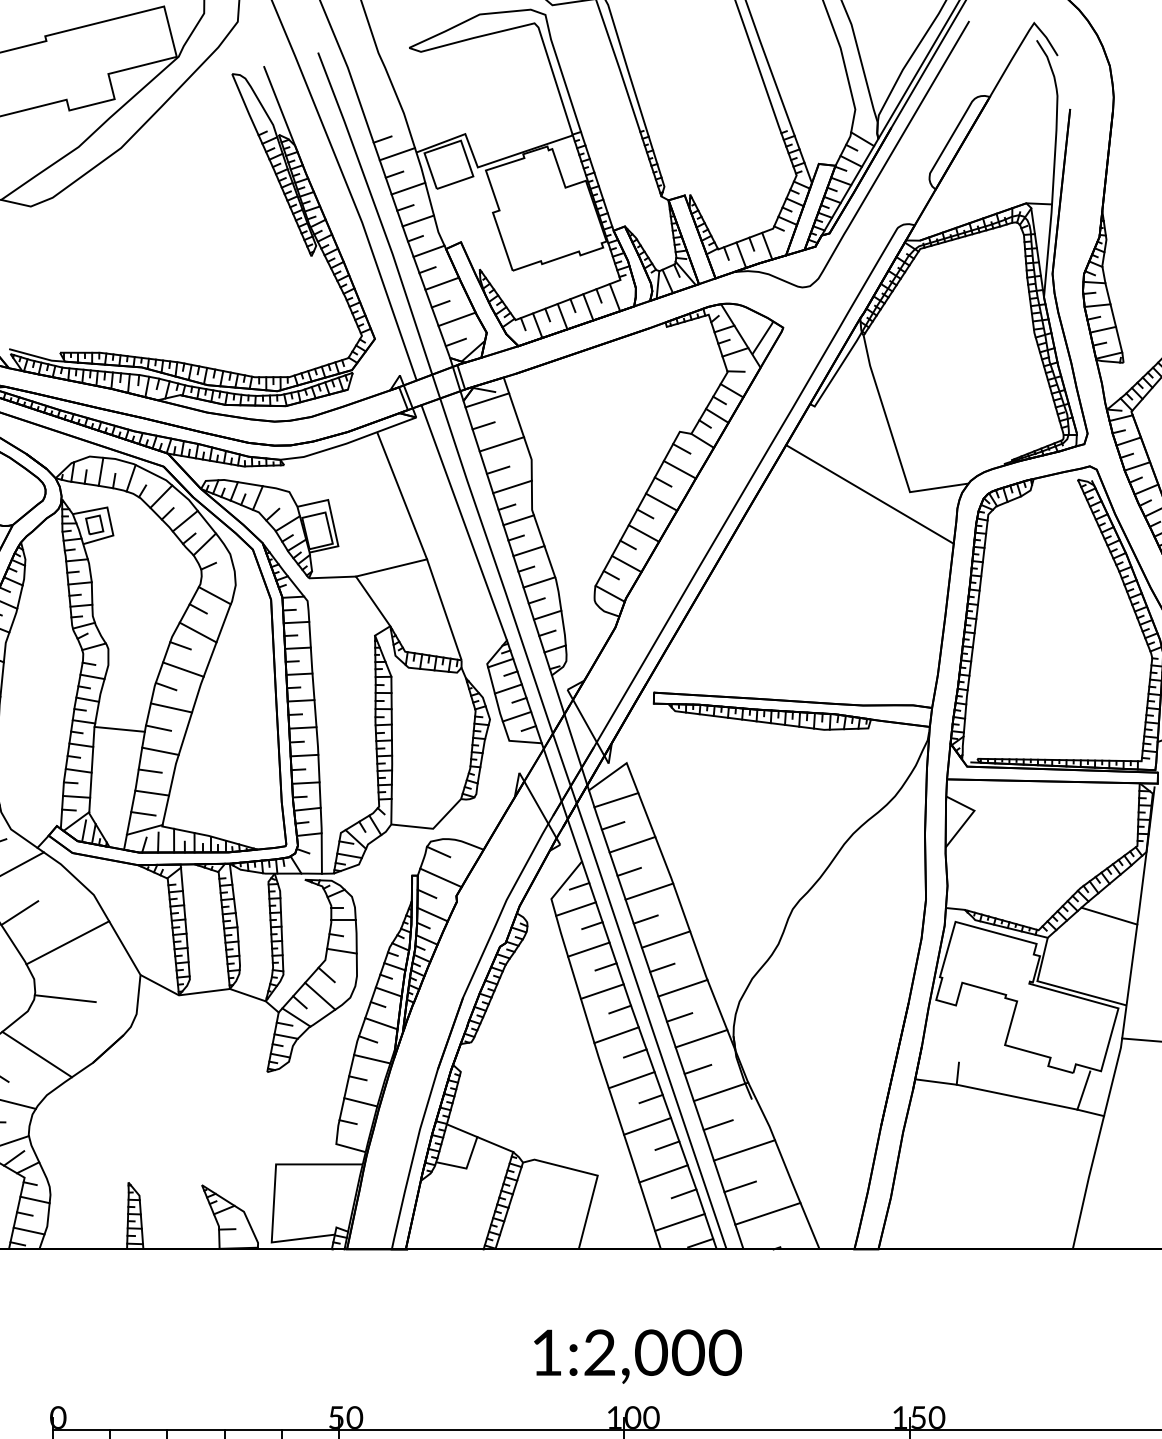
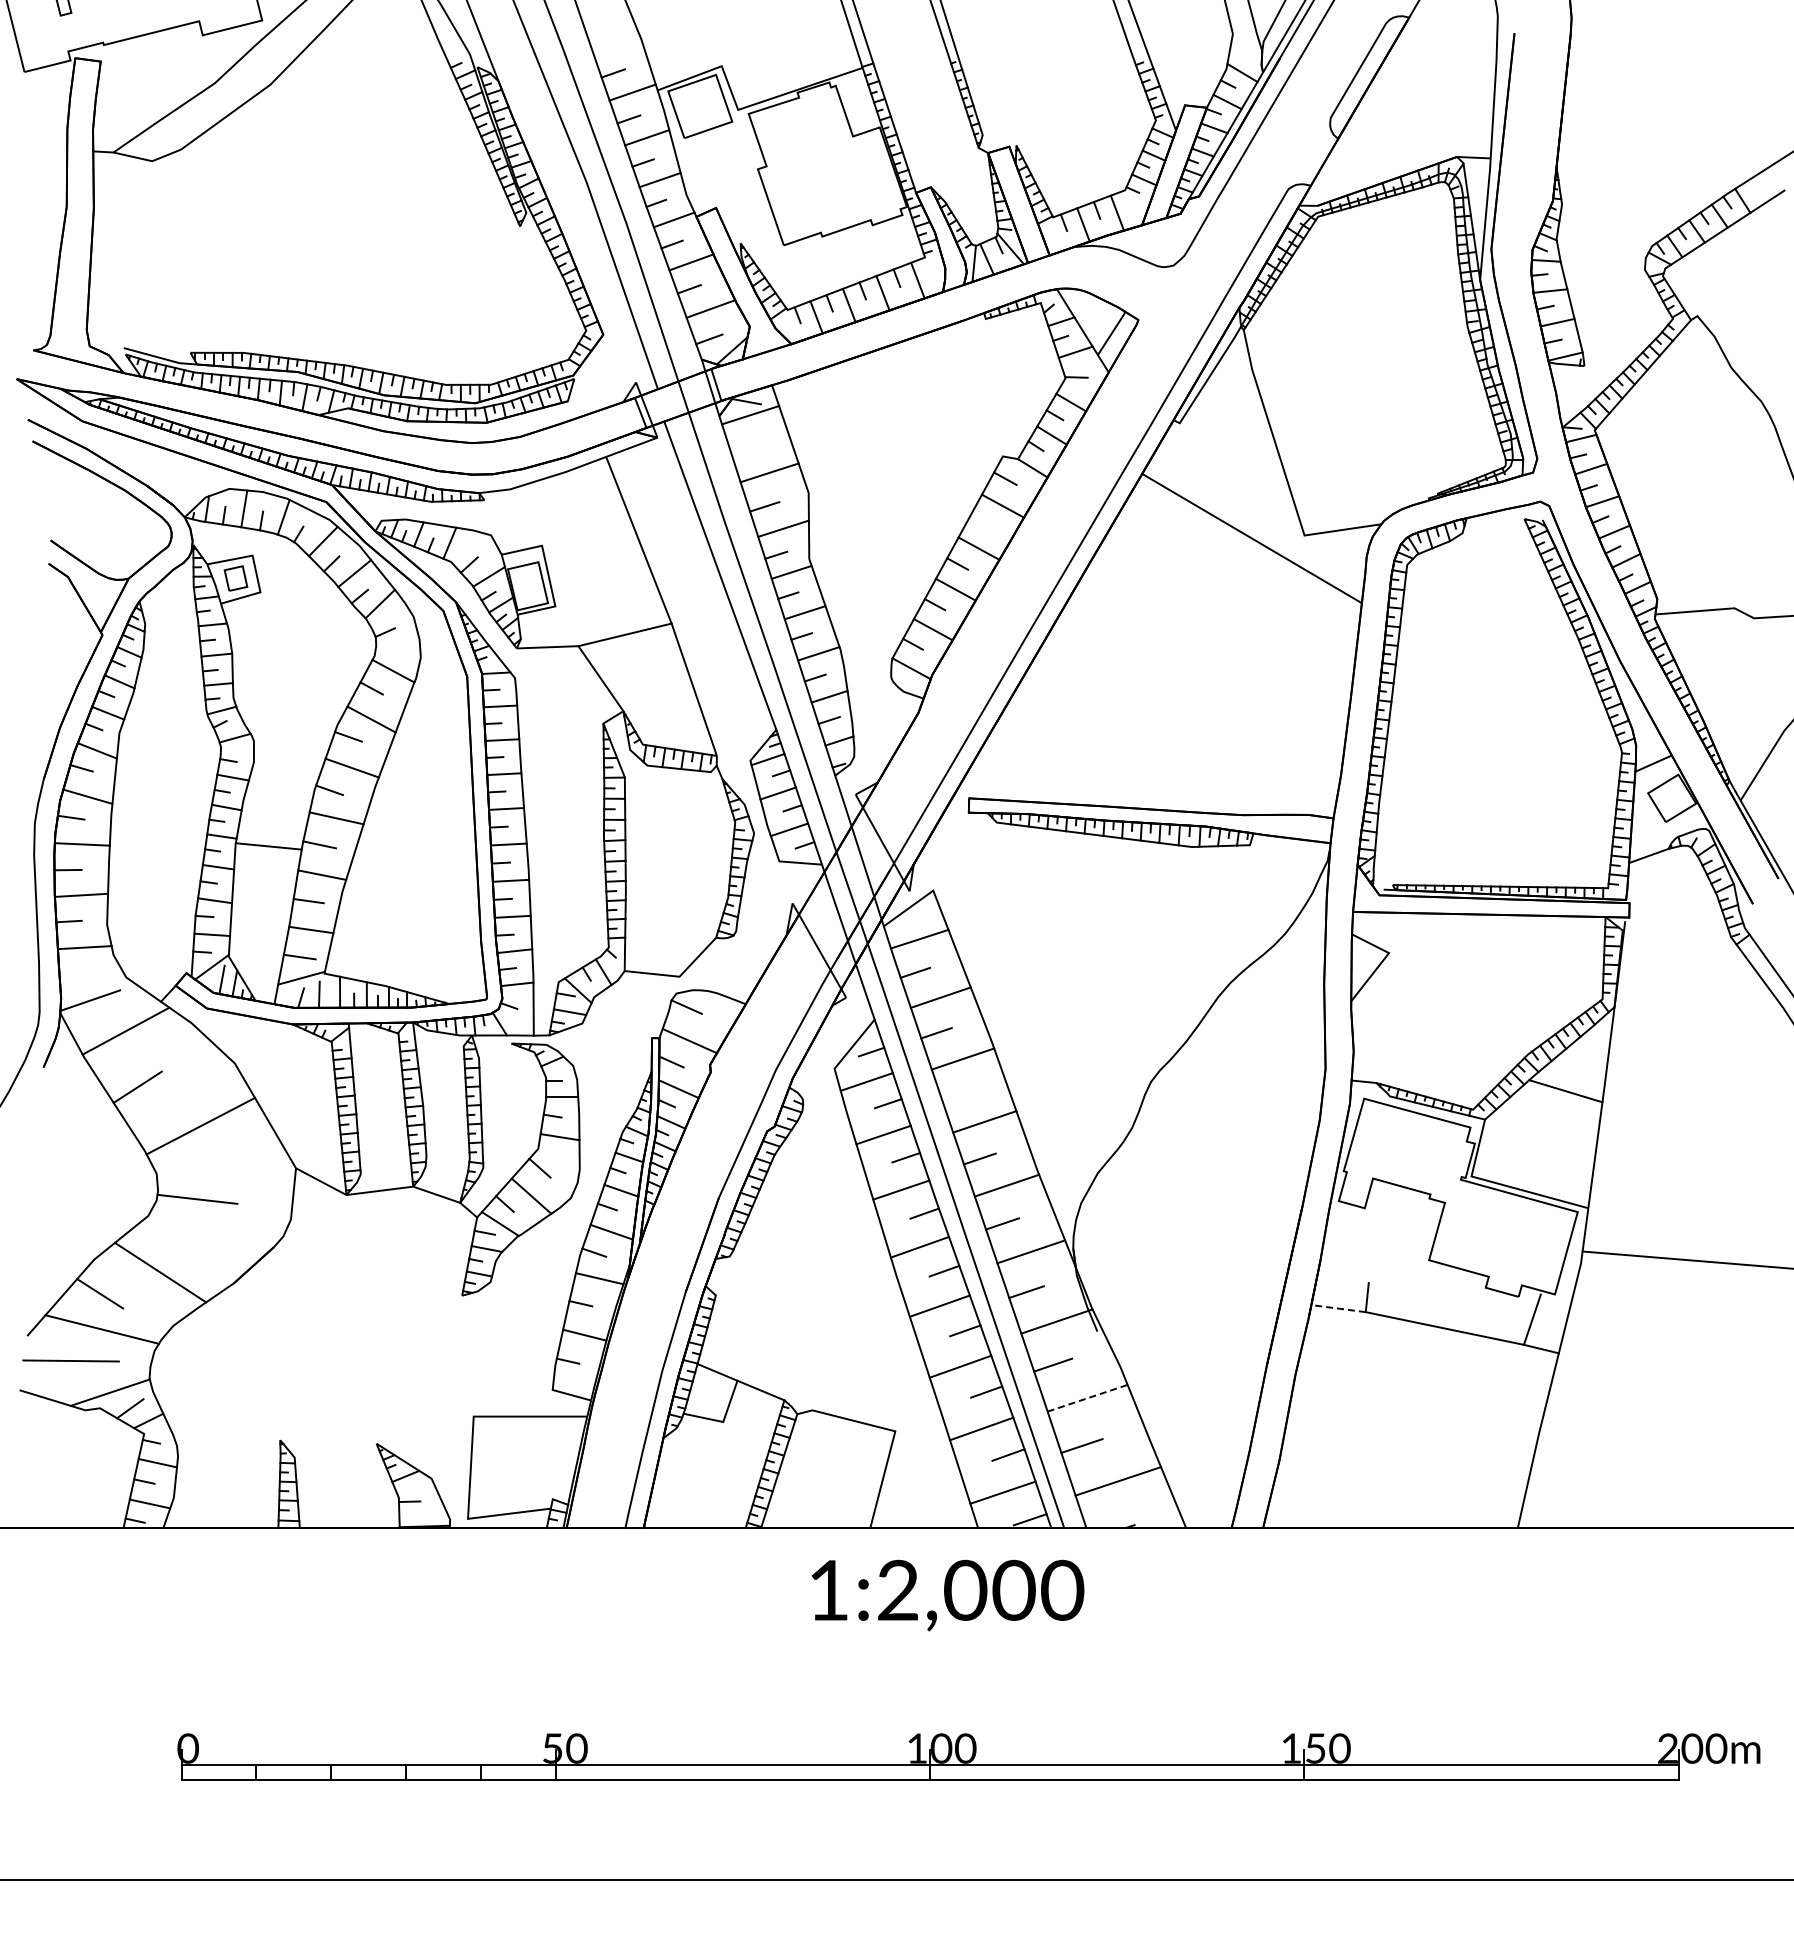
line: (483, 425) -> (745, 448), removed
line: (662, 482) -> (980, 522), removed
line: (645, 919) -> (957, 1095), removed
line: (935, 1081) -> (1338, 1308), solid -> dashed
line: (745, 1150) -> (1088, 1398), solid -> dashed
text: (637, 1356) -> (947, 1595), moved

